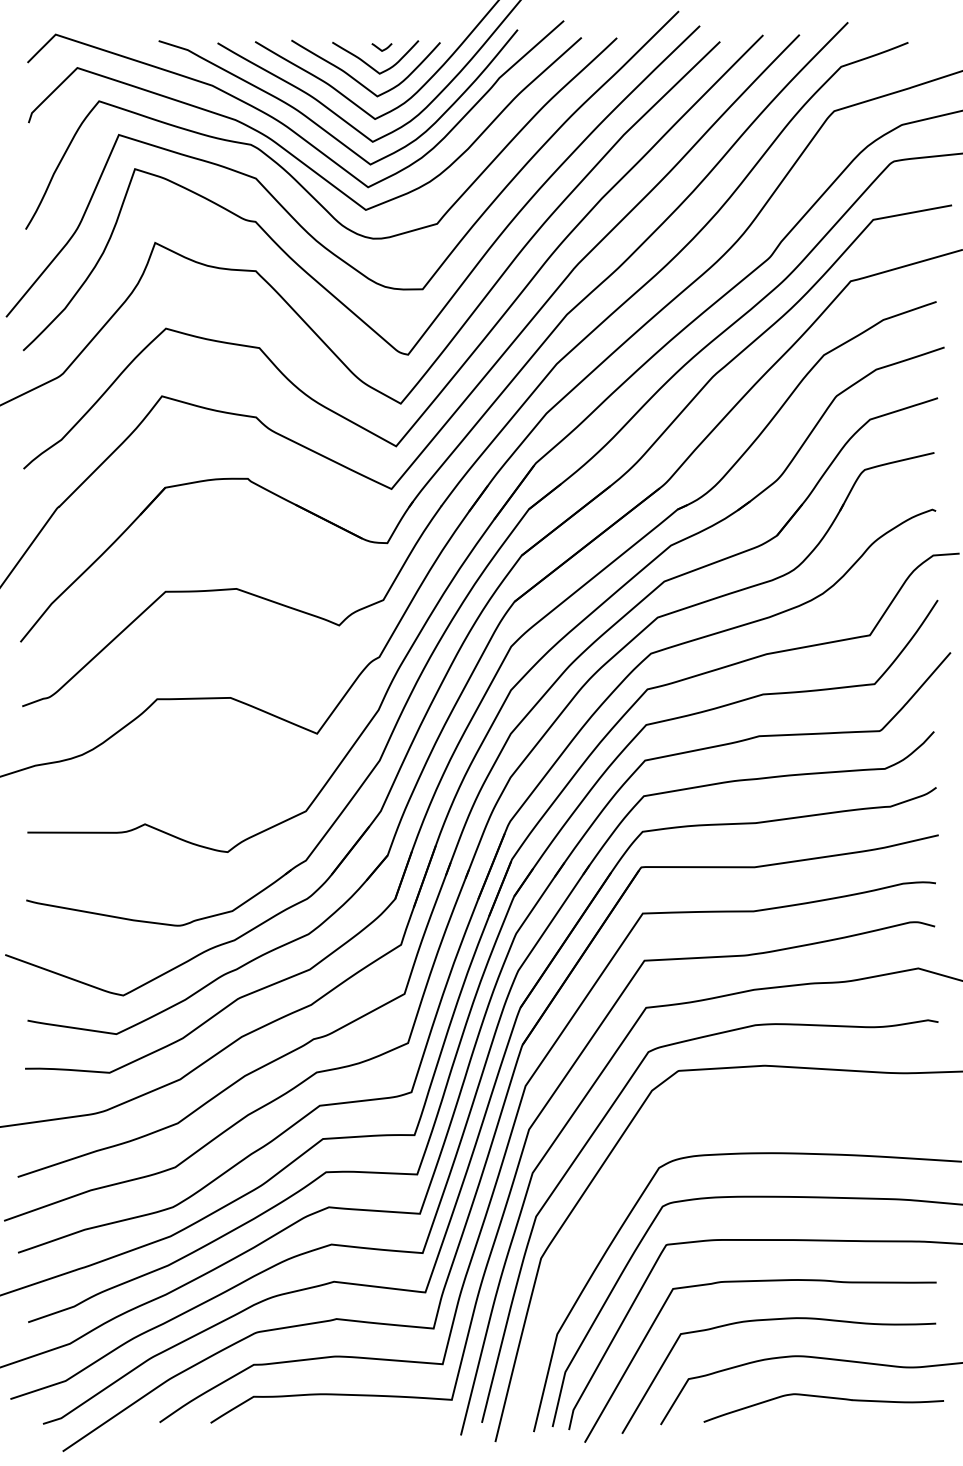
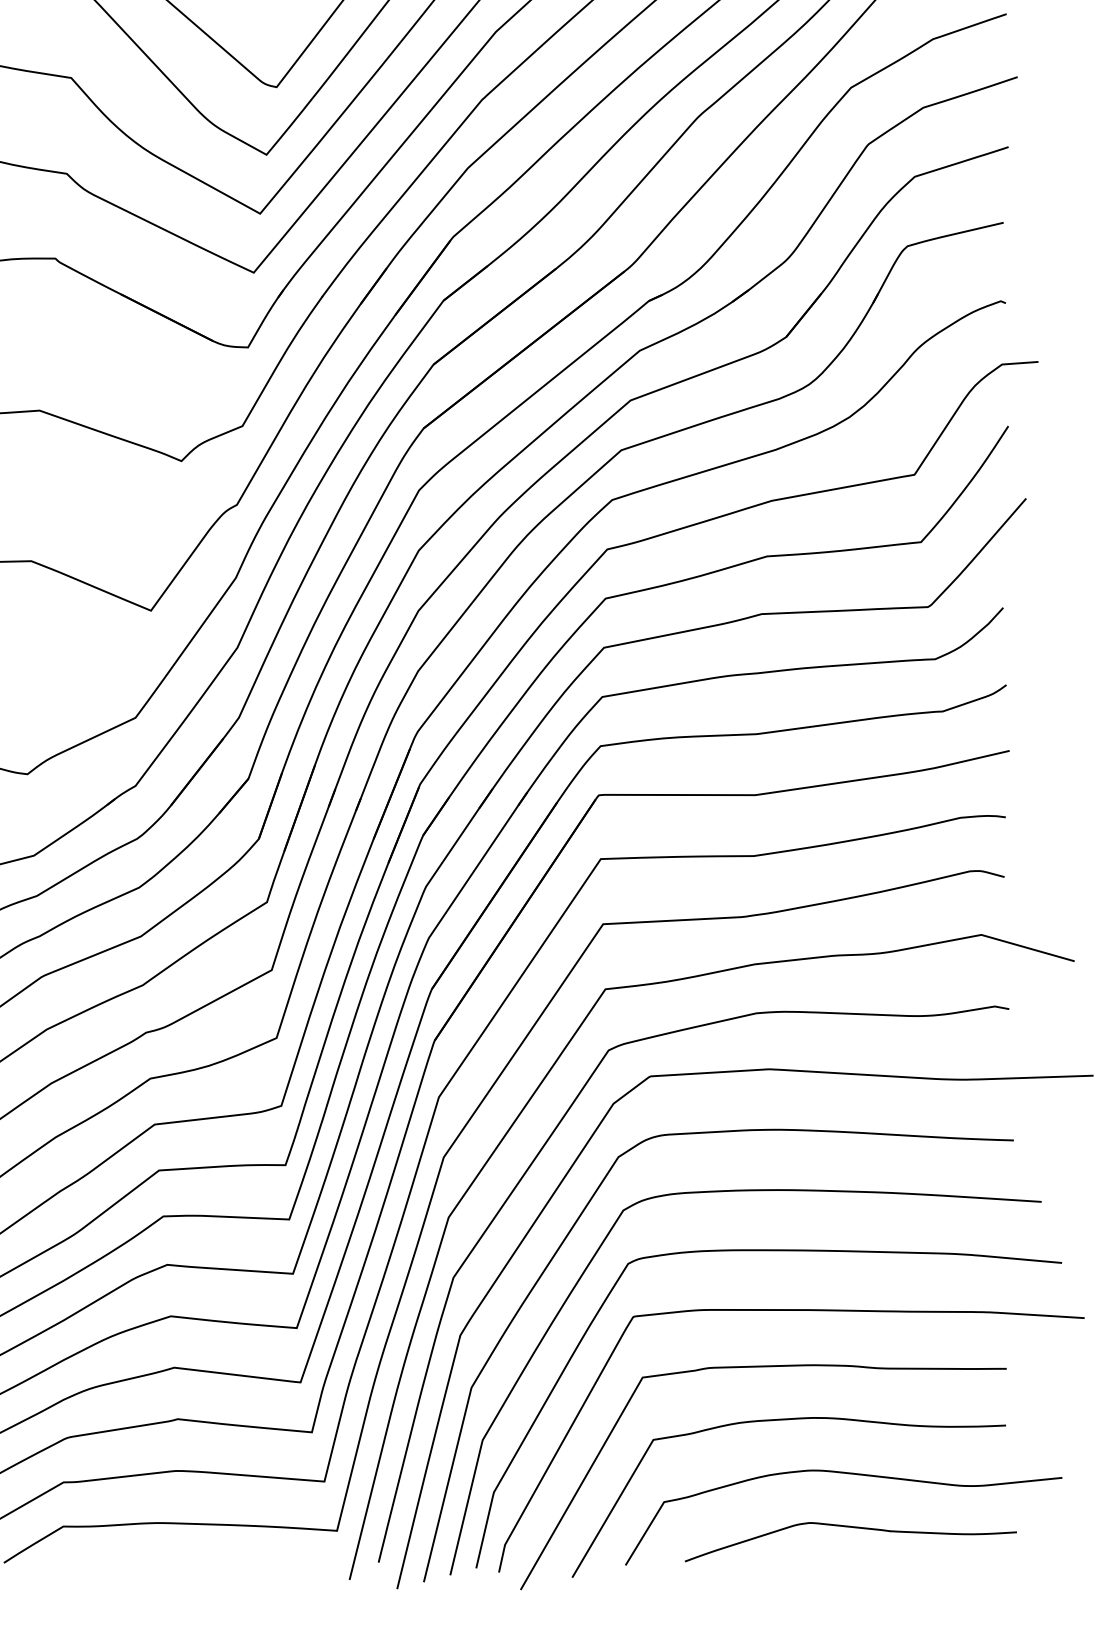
curve: (612, 1197) -> (558, 1251), added

